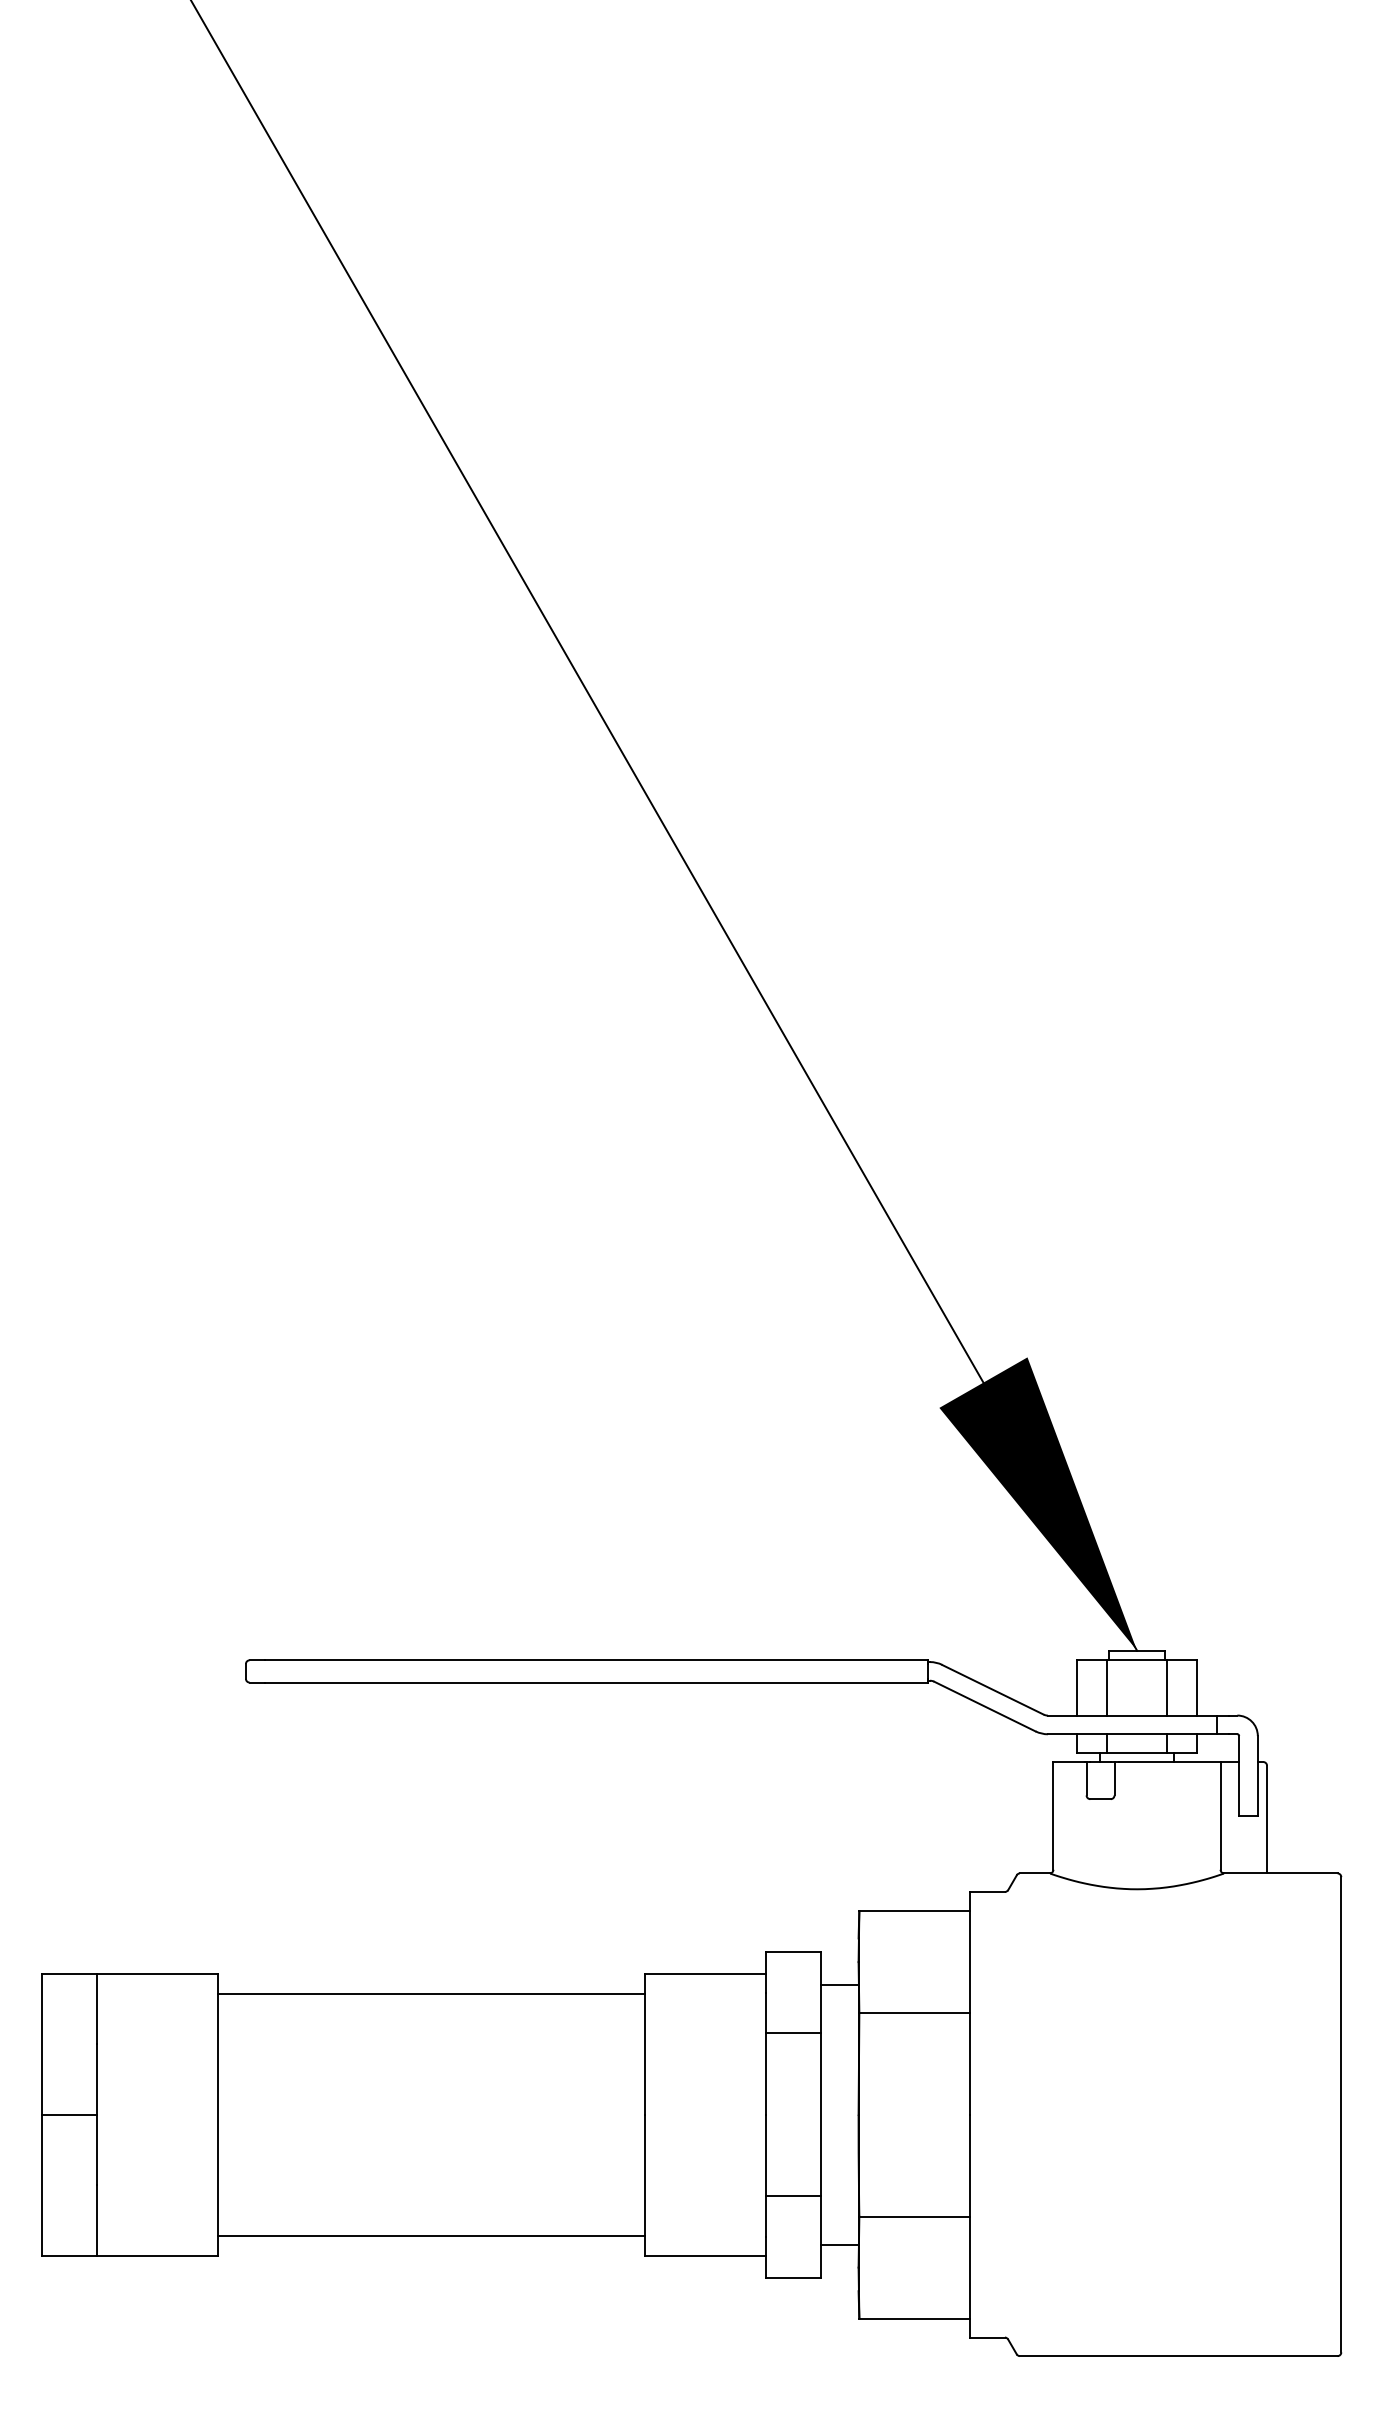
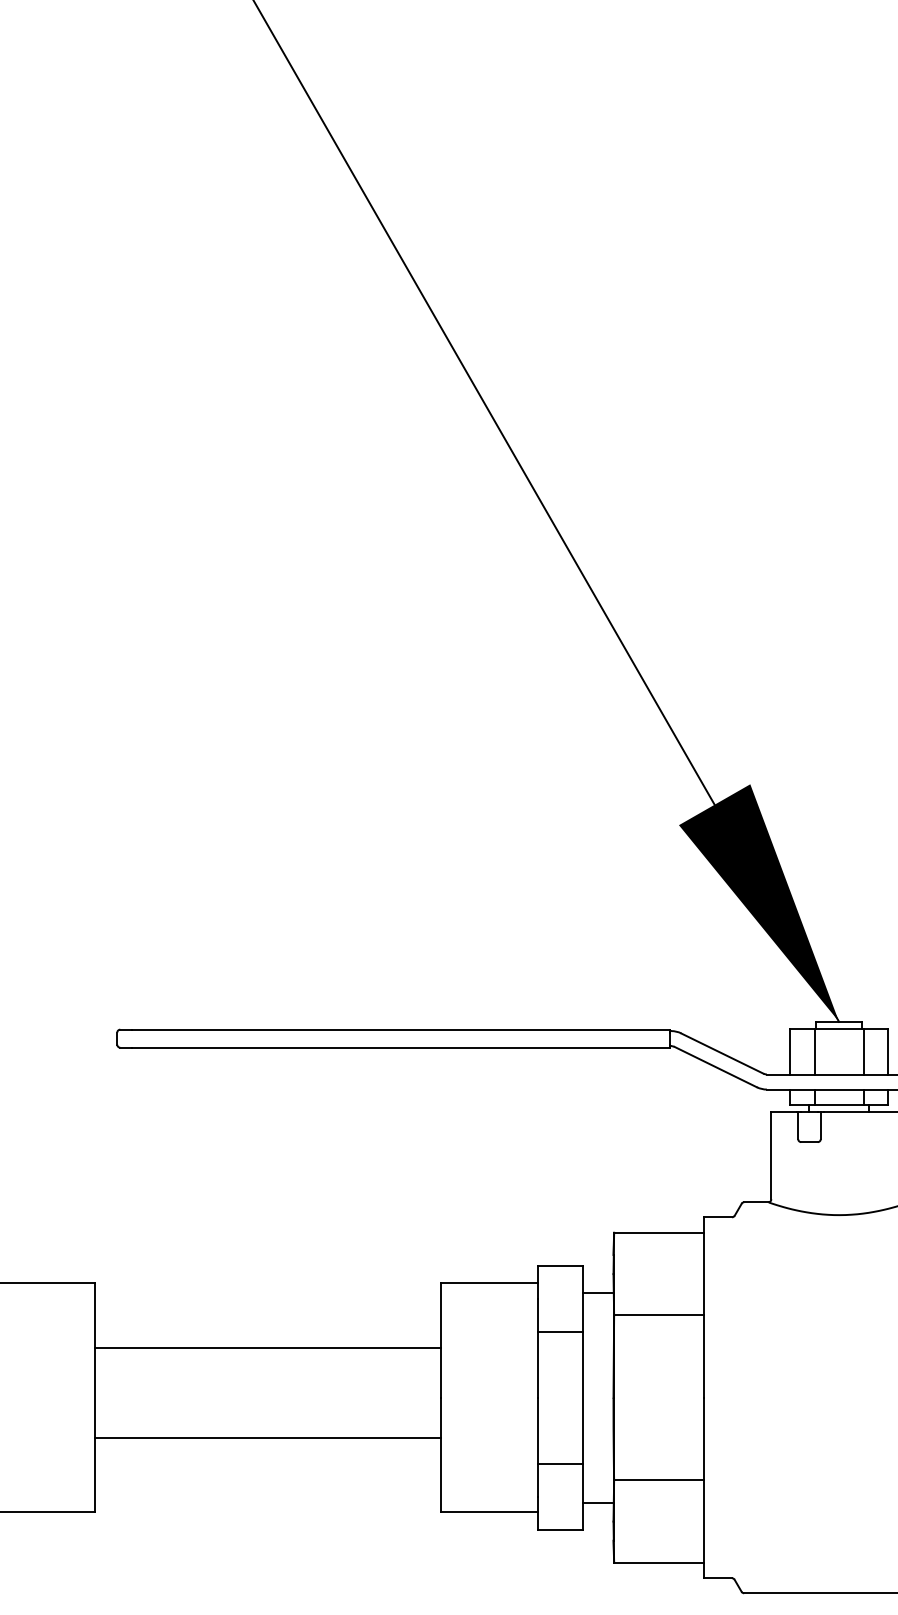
line: (431, 1993) -> (267, 1348), moved
line: (431, 2235) -> (267, 1437), moved

